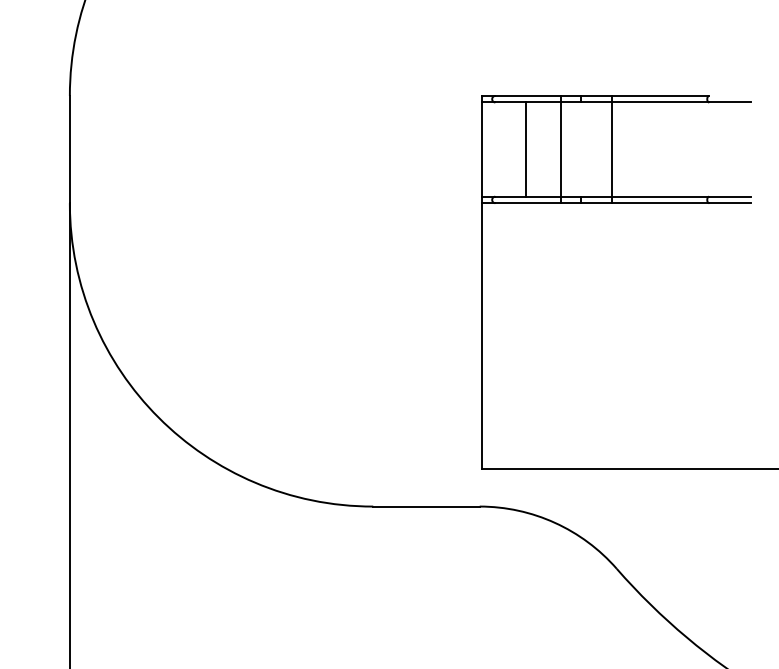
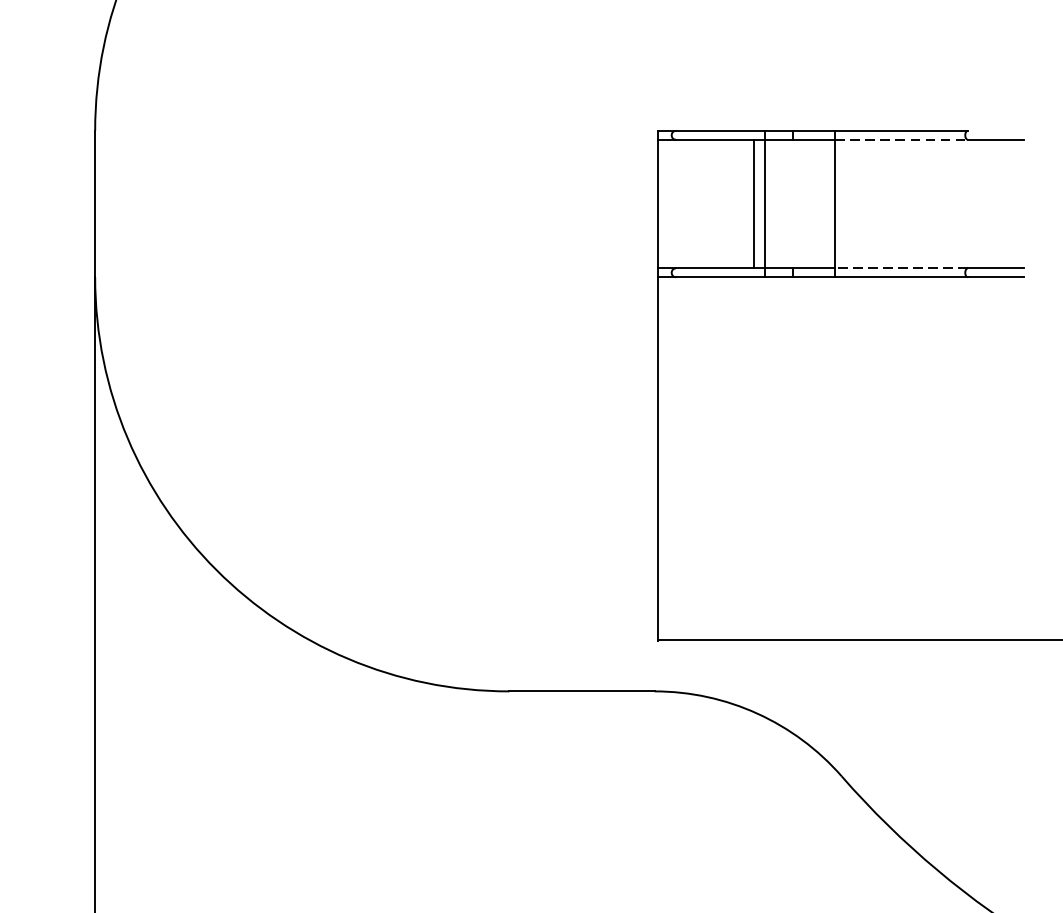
line: (661, 102) -> (902, 139), solid -> dashed
line: (526, 149) -> (754, 203), moved
line: (660, 196) -> (901, 268), solid -> dashed

